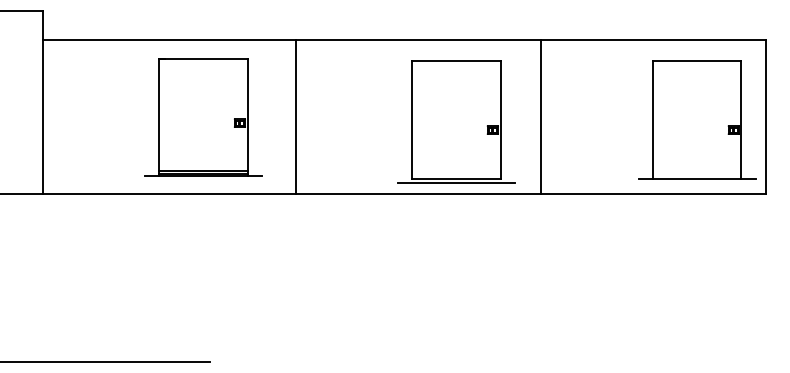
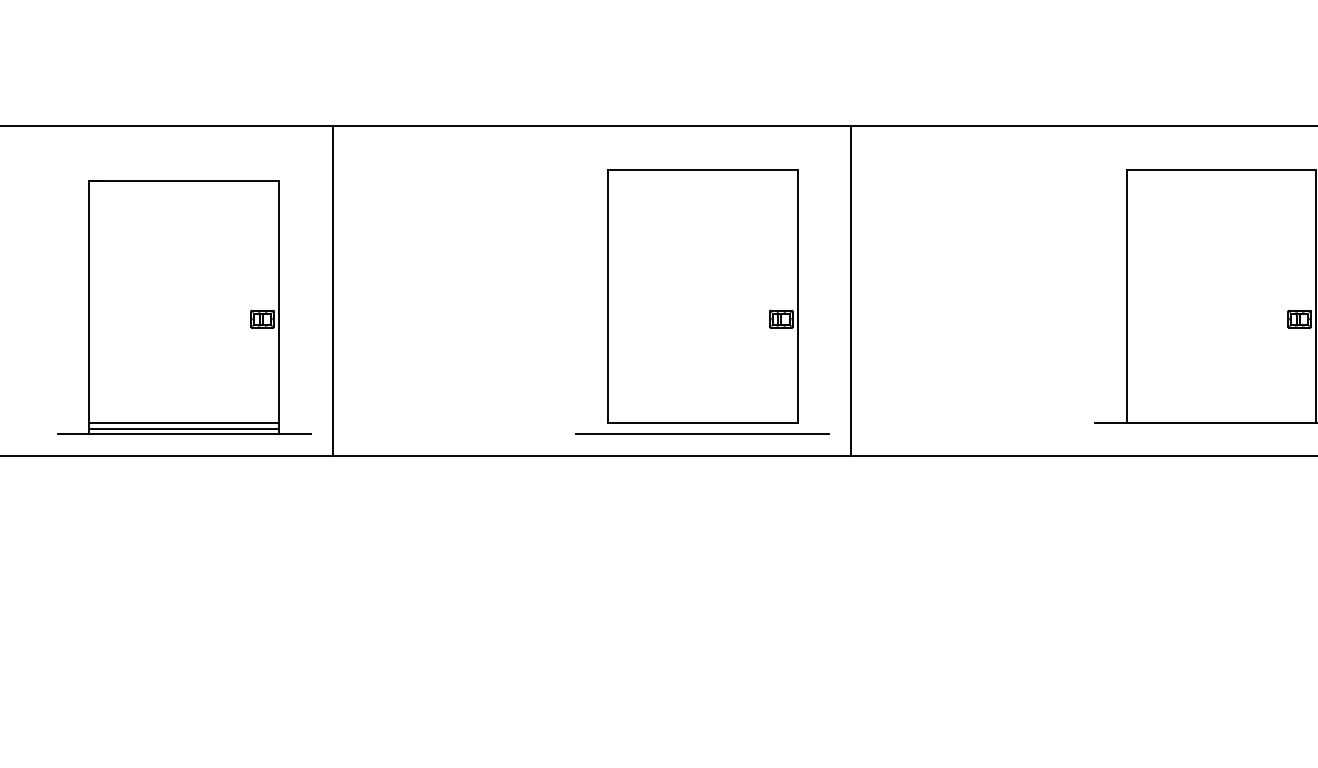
line: (296, 116) -> (332, 289), moved
line: (541, 116) -> (851, 289), moved
part: (203, 117) -> (184, 307), moved

